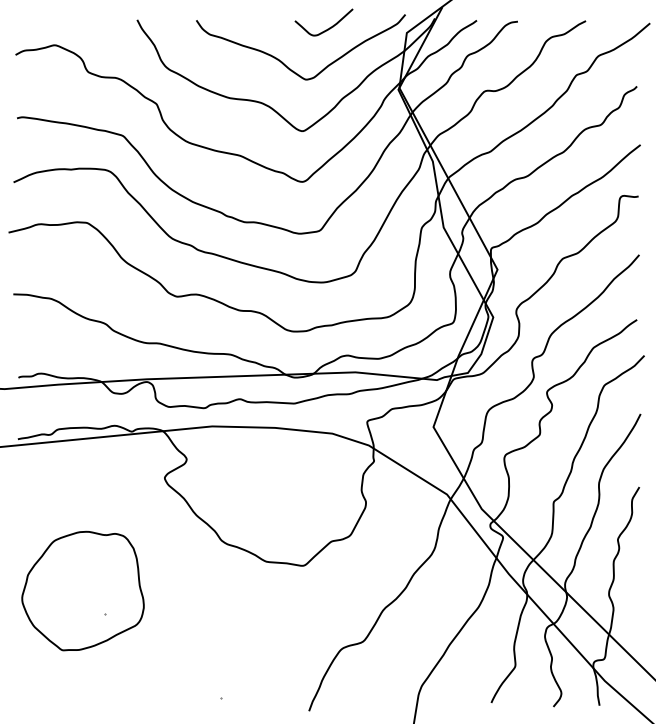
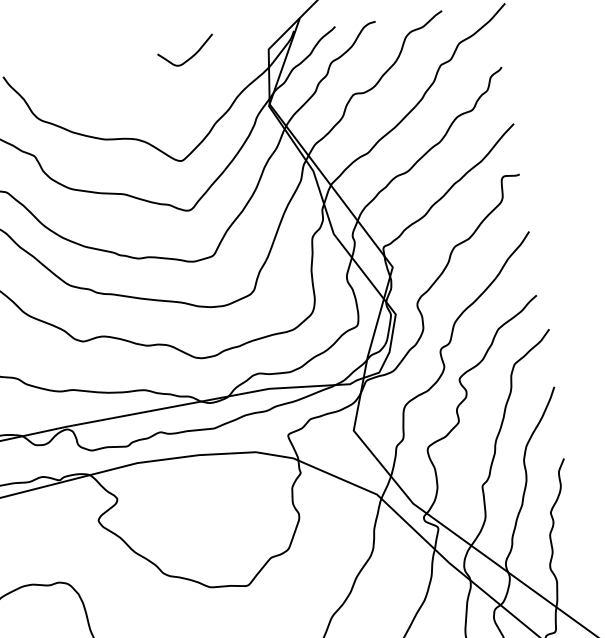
curve: (284, 63) -> (153, 97), removed

